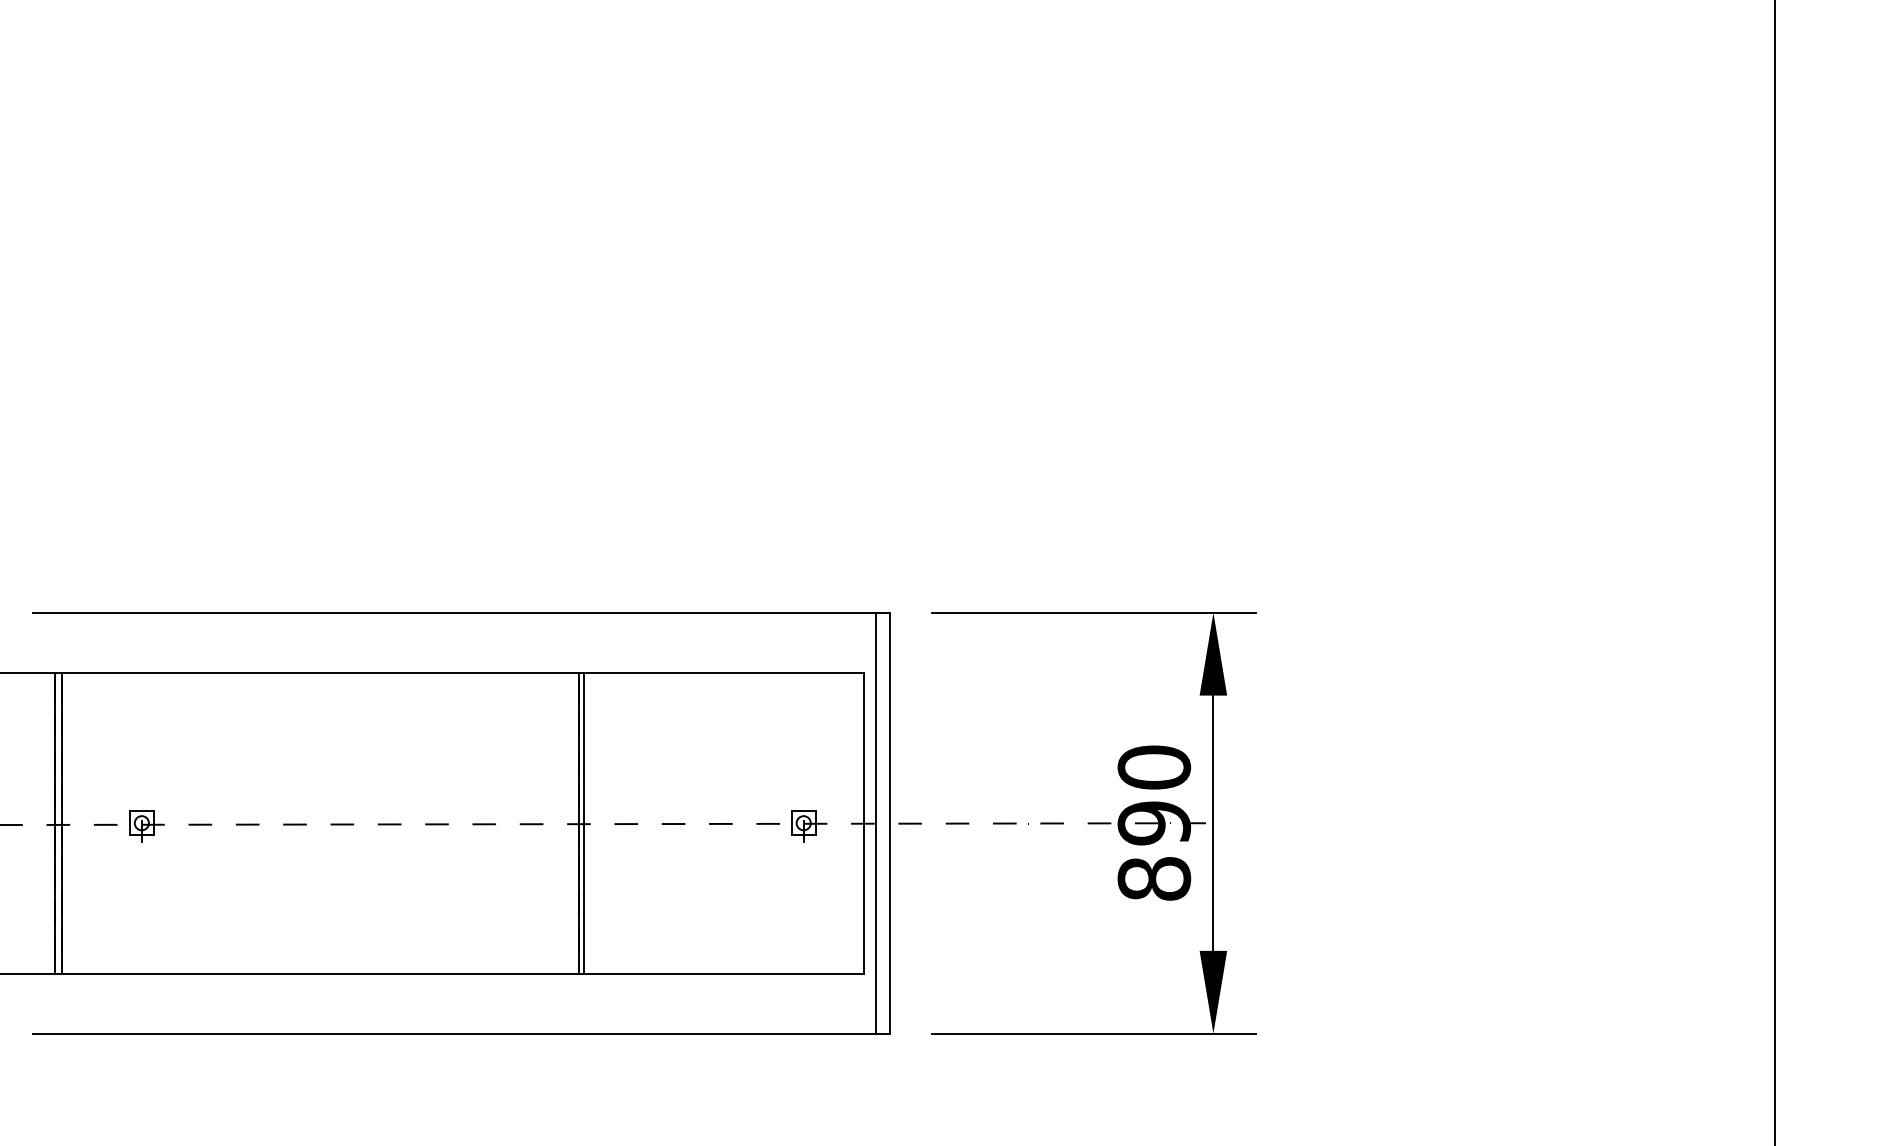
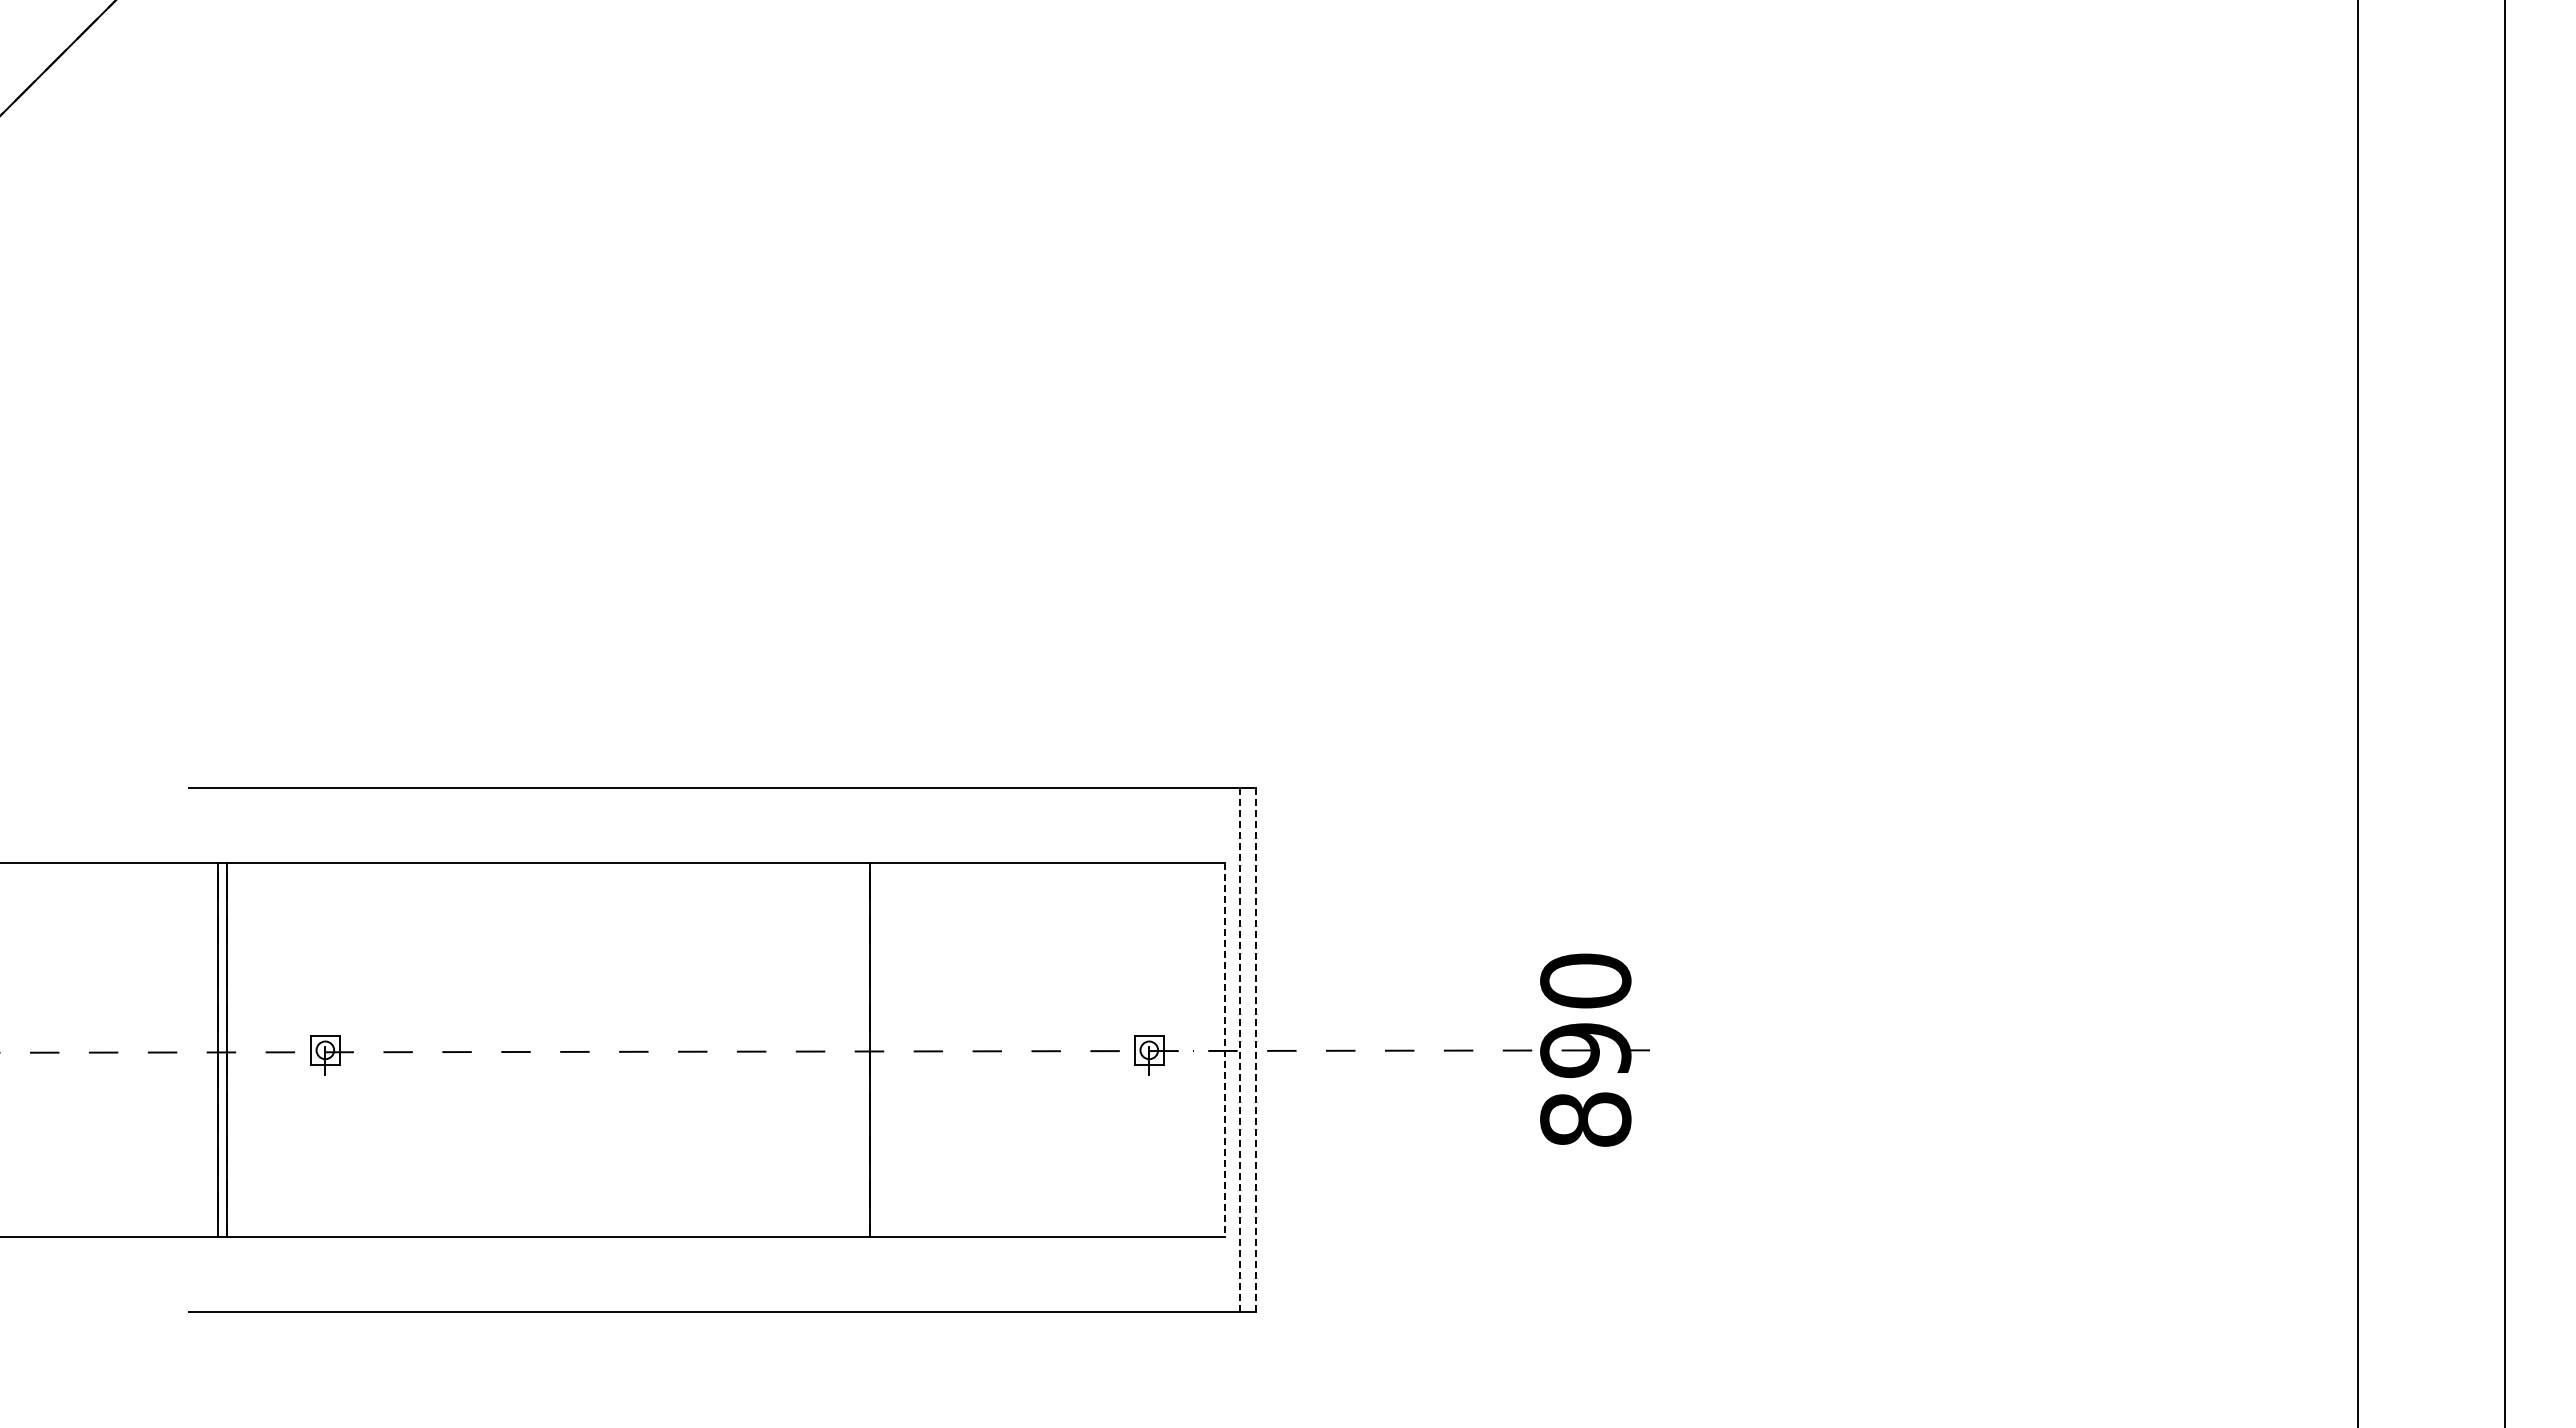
part: (1212, 822) -> (1658, 1049), removed
line: (583, 823) -> (875, 1050), removed
line: (864, 823) -> (1224, 1050), solid -> dashed
line: (876, 823) -> (1239, 1050), solid -> dashed
line: (889, 823) -> (1256, 1050), solid -> dashed

